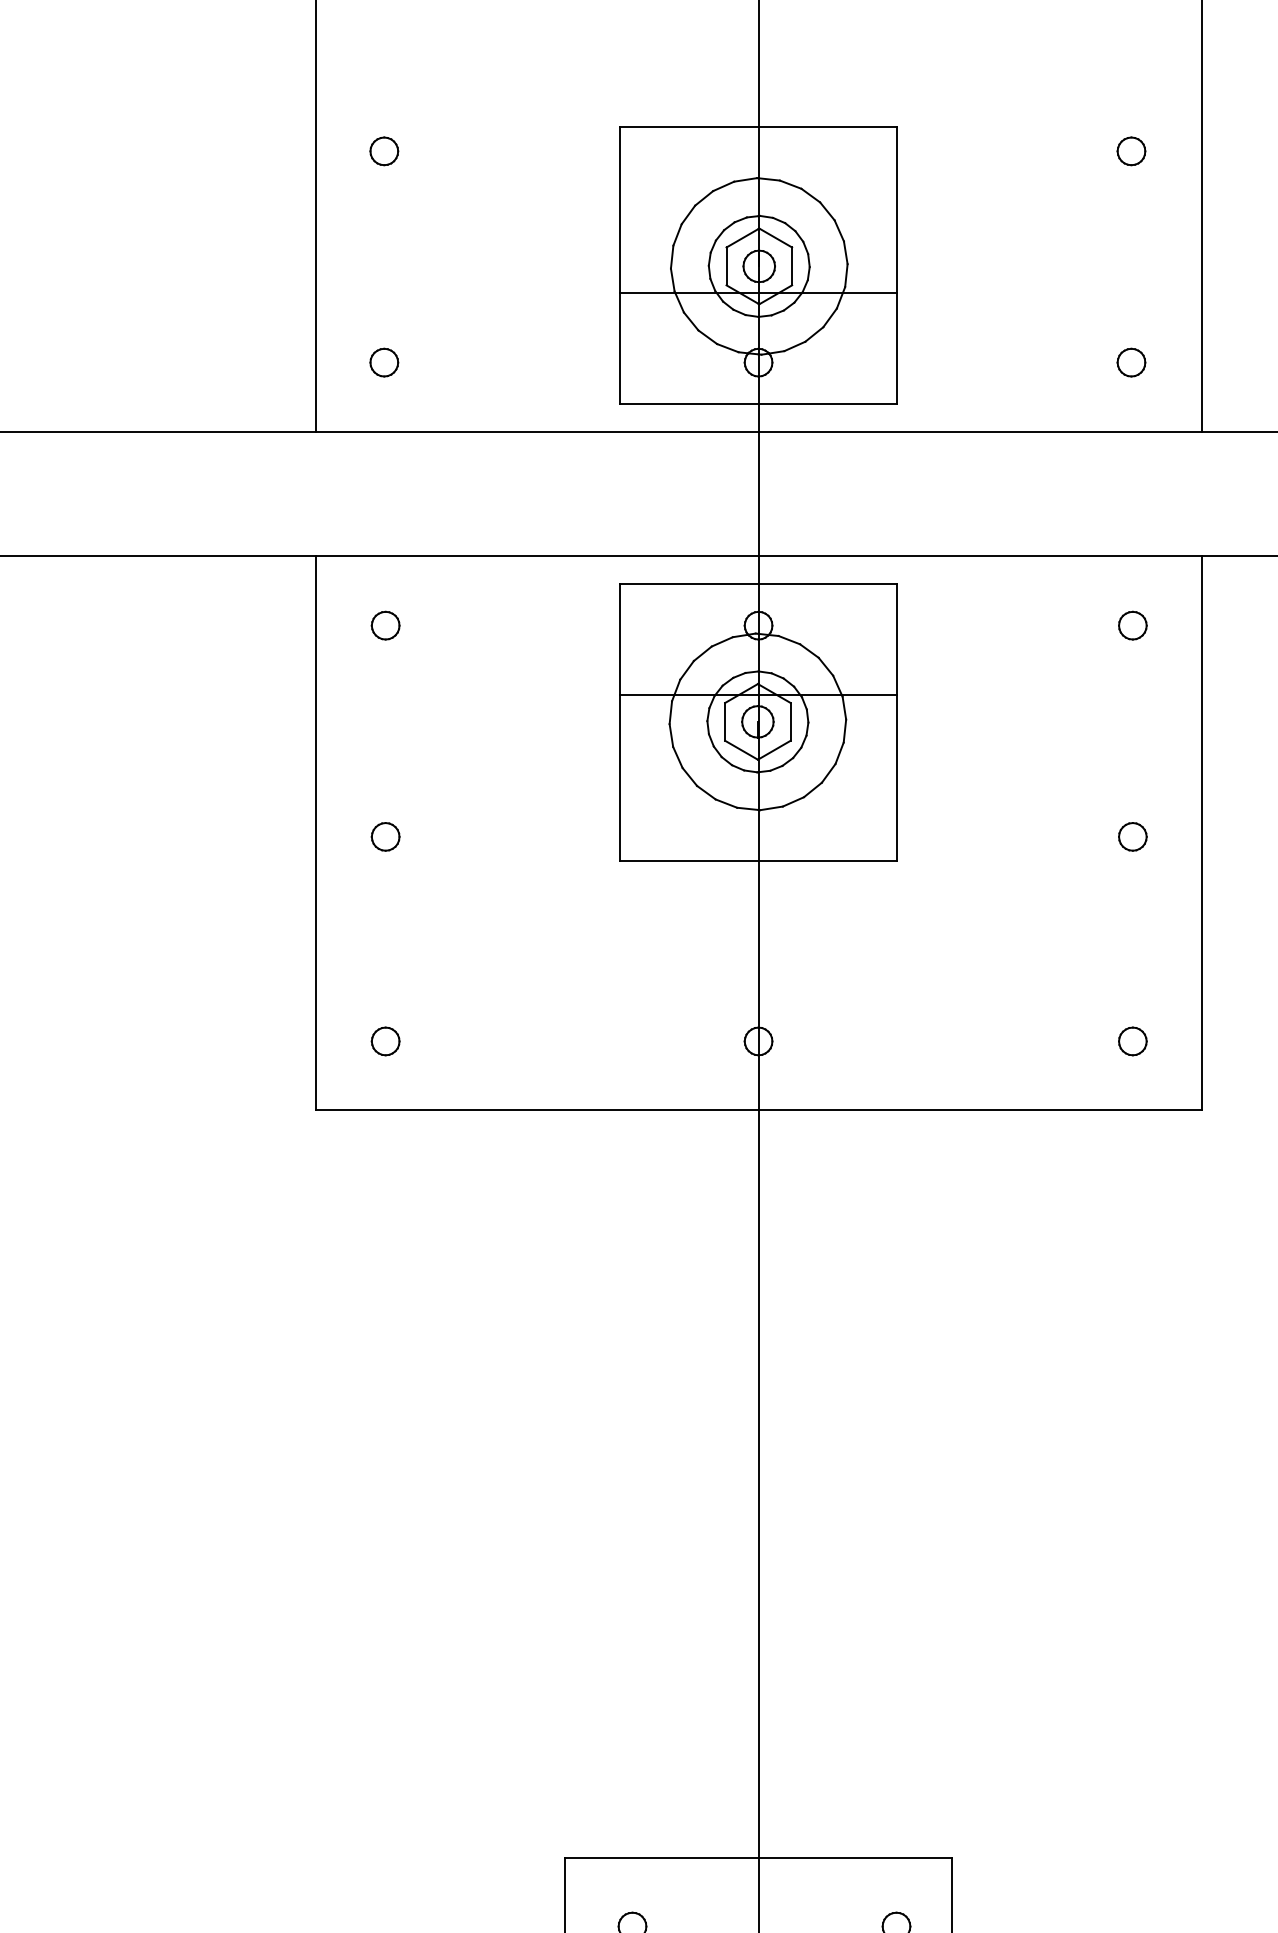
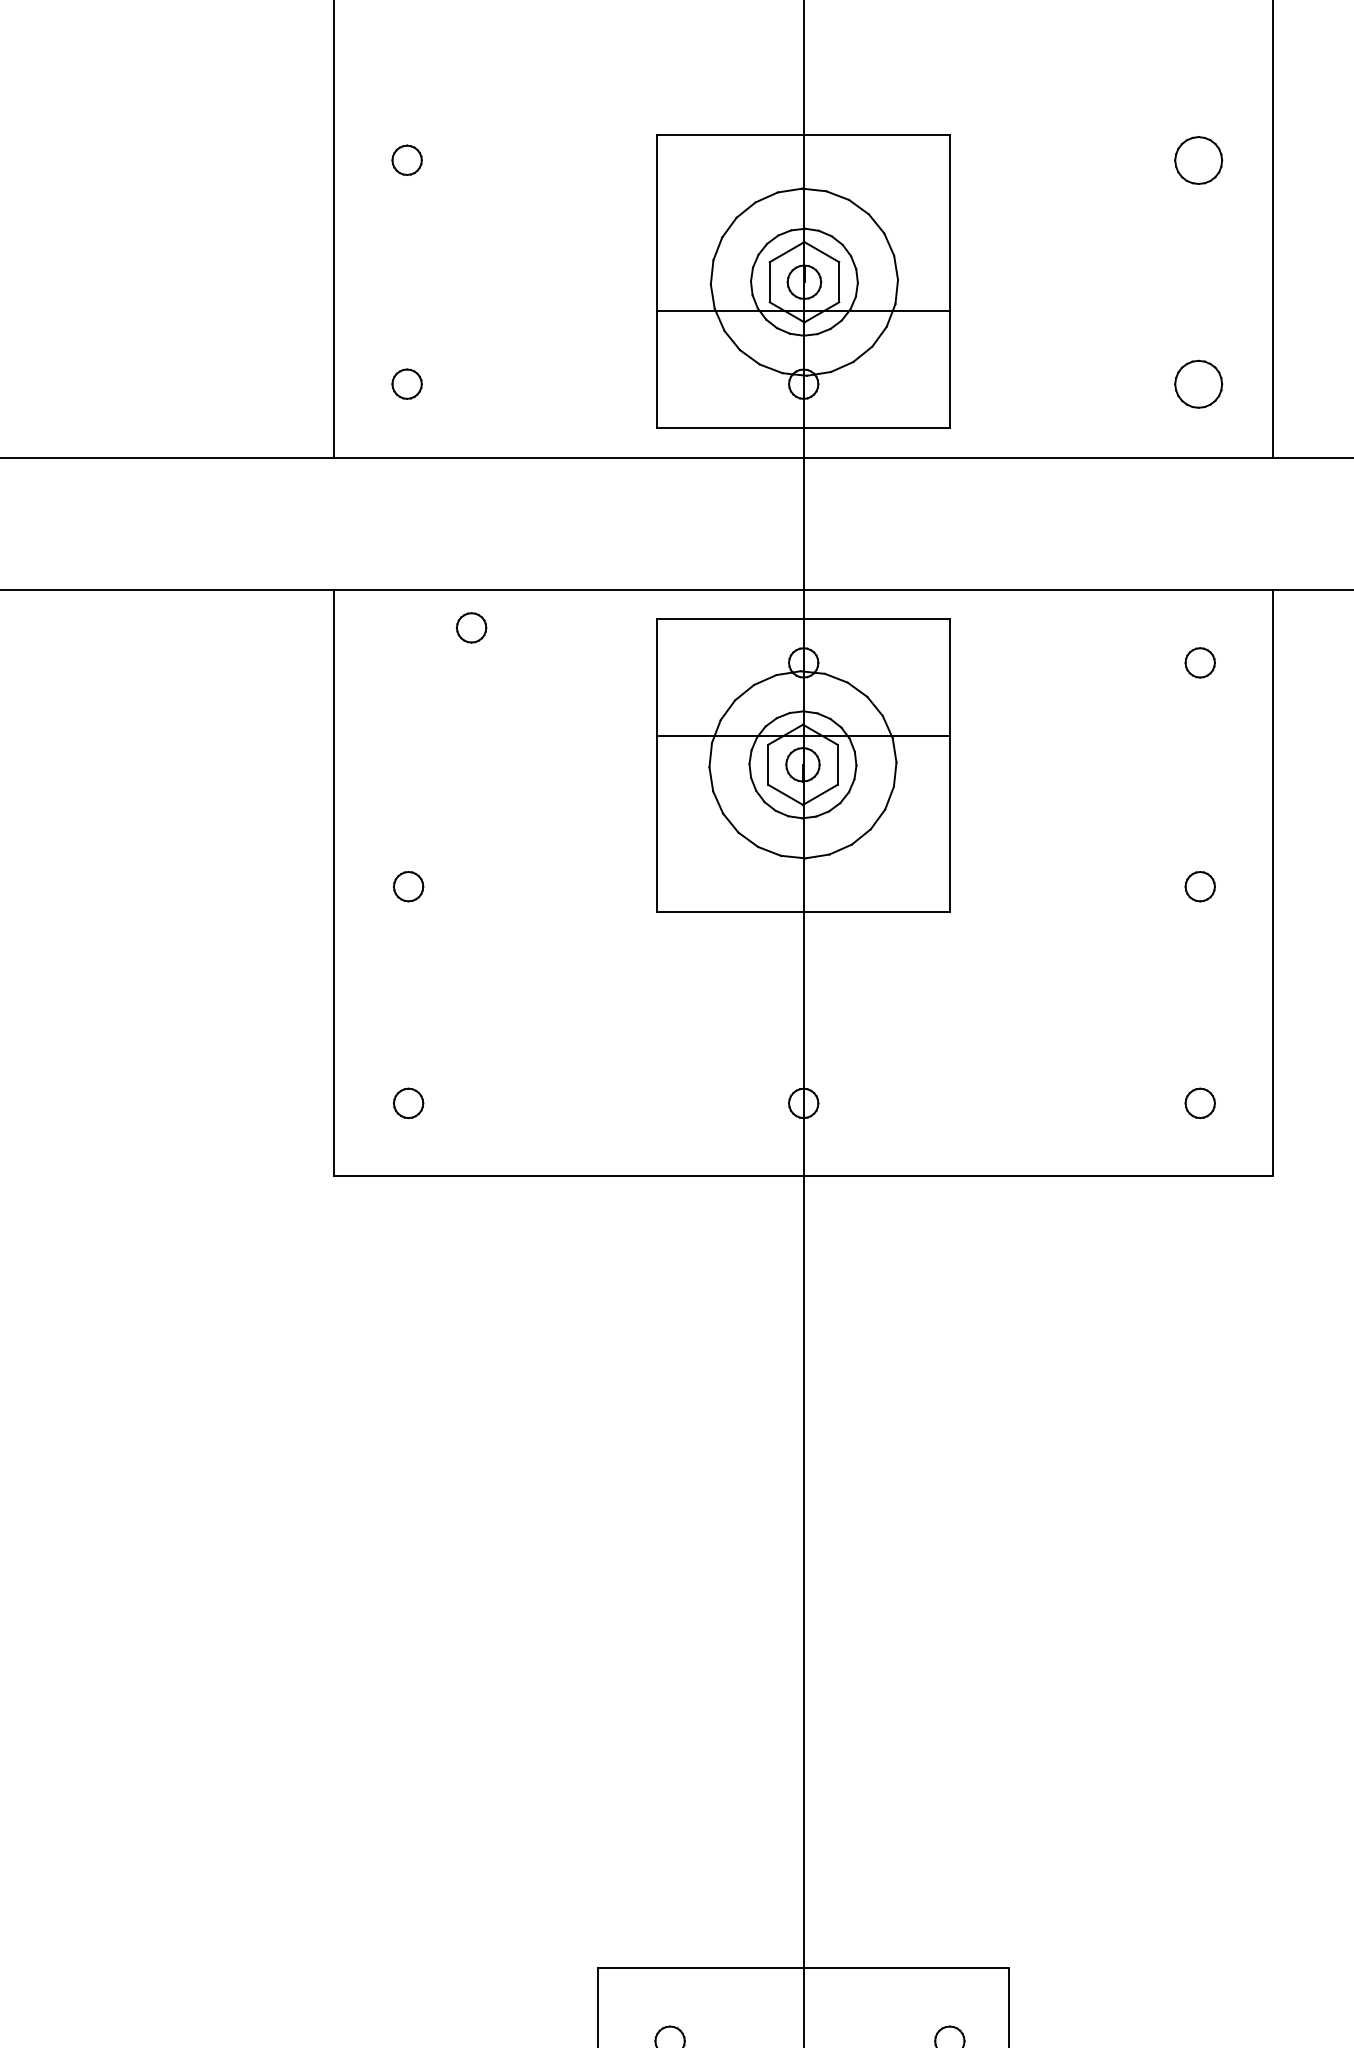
part: (1131, 150) -> (1198, 159), size x1.6
part: (1131, 361) -> (1198, 383), size x1.6
part: (385, 625) -> (471, 627), moved

